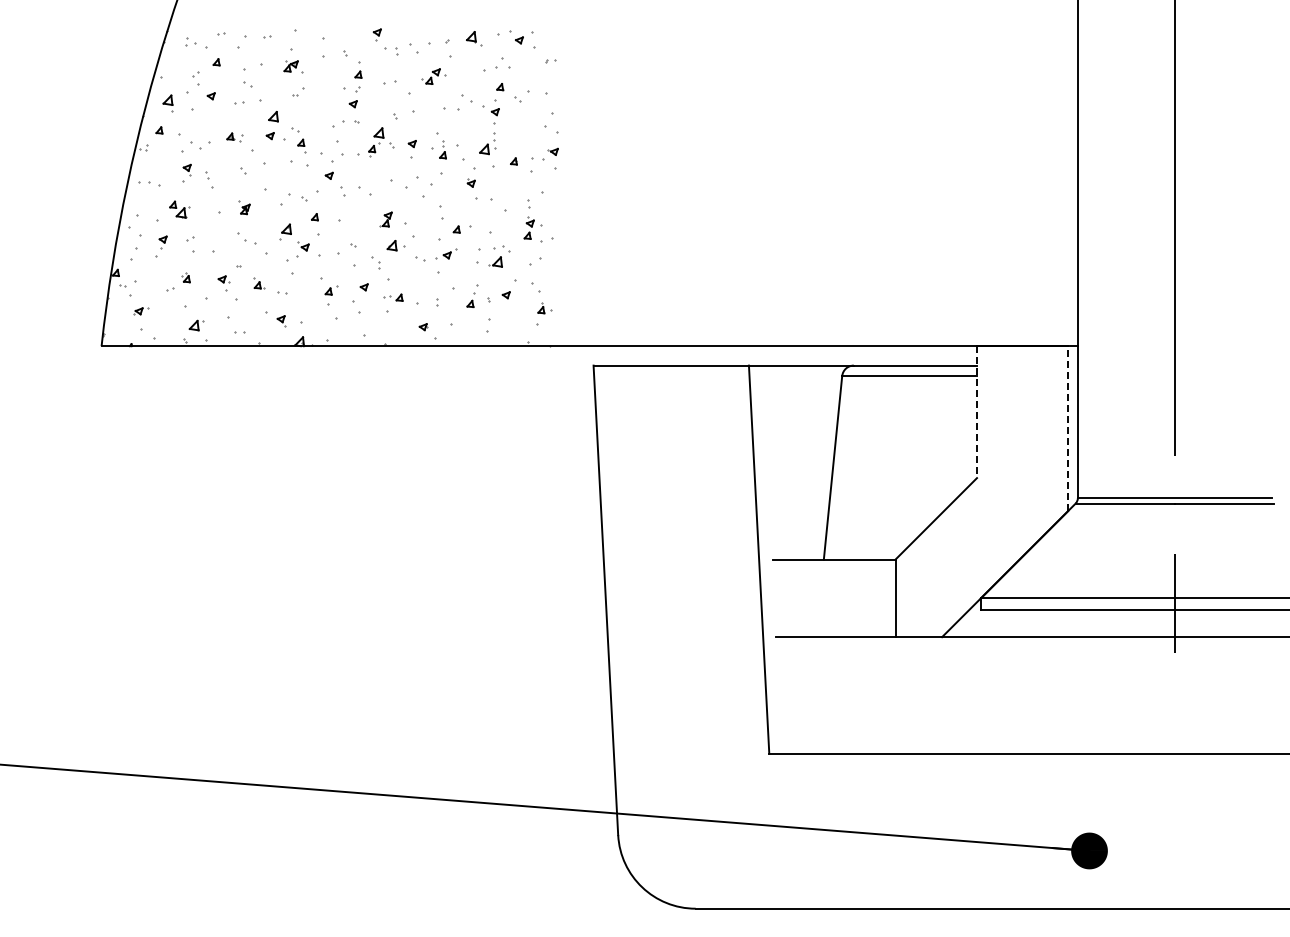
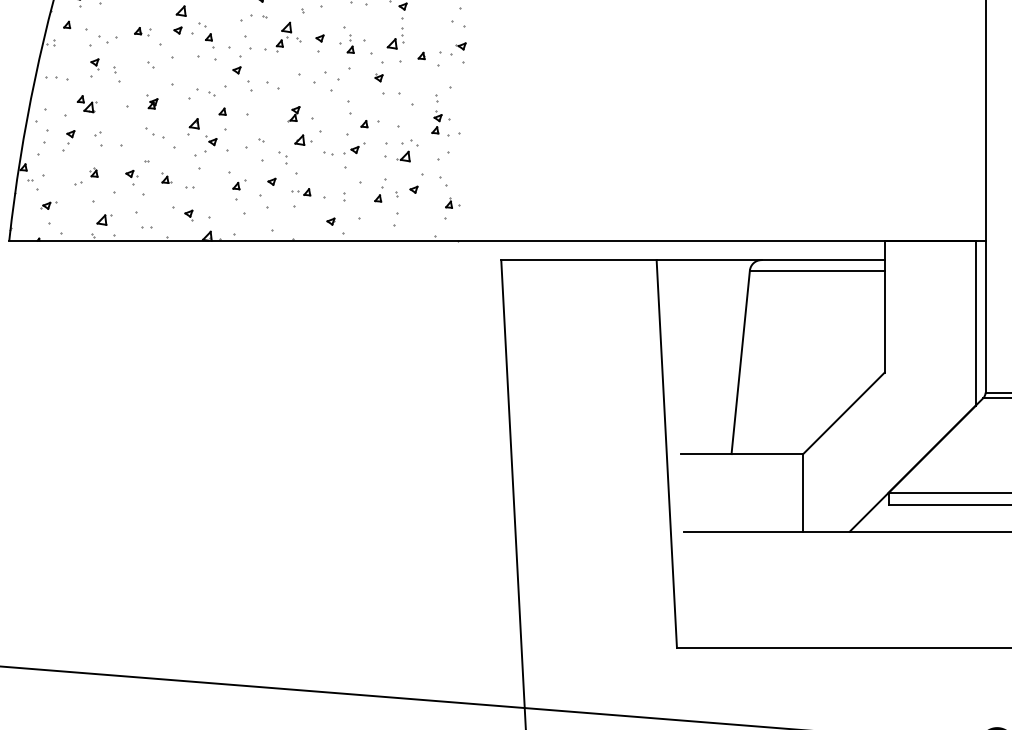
line: (977, 412) -> (885, 307), dashed -> solid
line: (1068, 428) -> (976, 323), dashed -> solid

